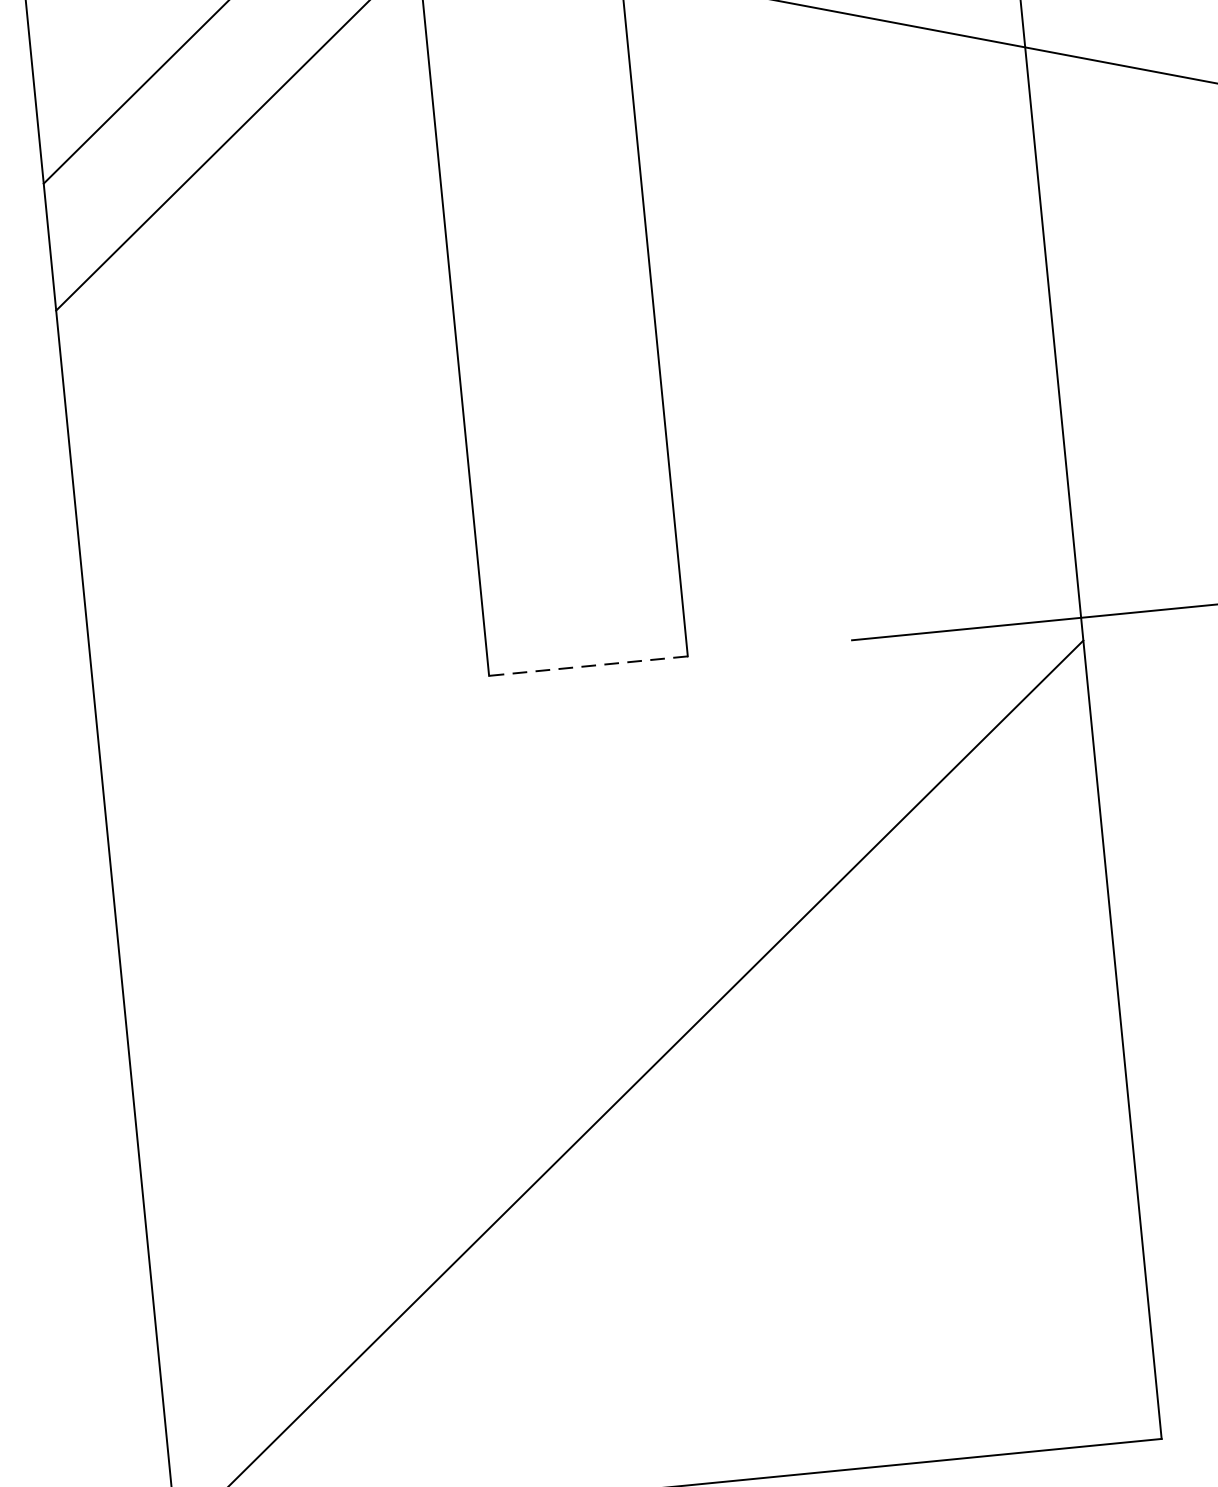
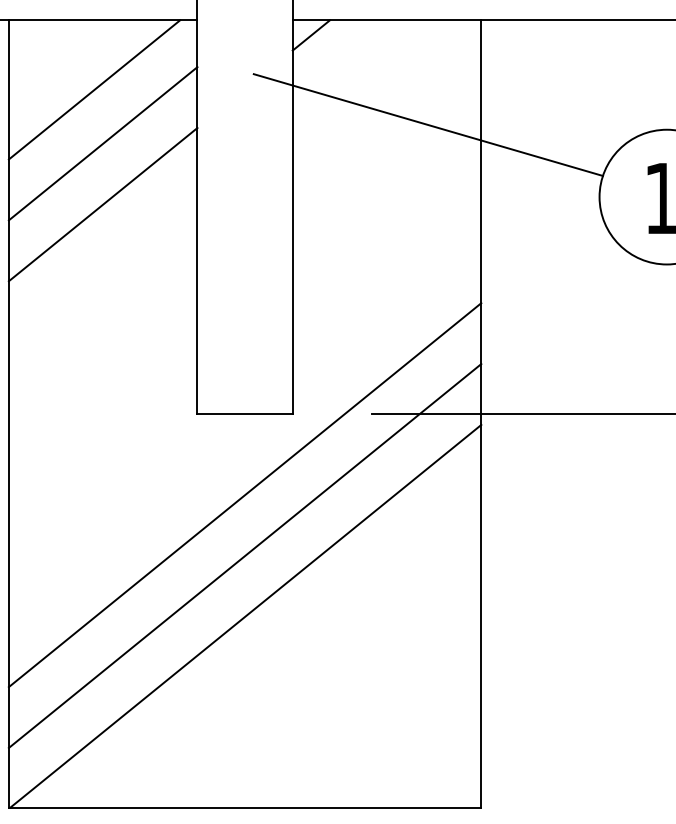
line: (248, 258) -> (102, 204), added
line: (589, 665) -> (245, 413), dashed -> solid
line: (603, 836) -> (244, 495), added
line: (616, 961) -> (244, 555), added

